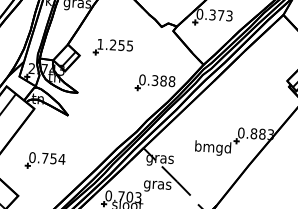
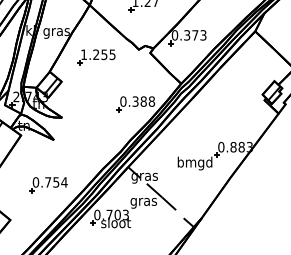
part: (113, 47) -> (96, 57), moved
part: (45, 161) -> (48, 185), moved

